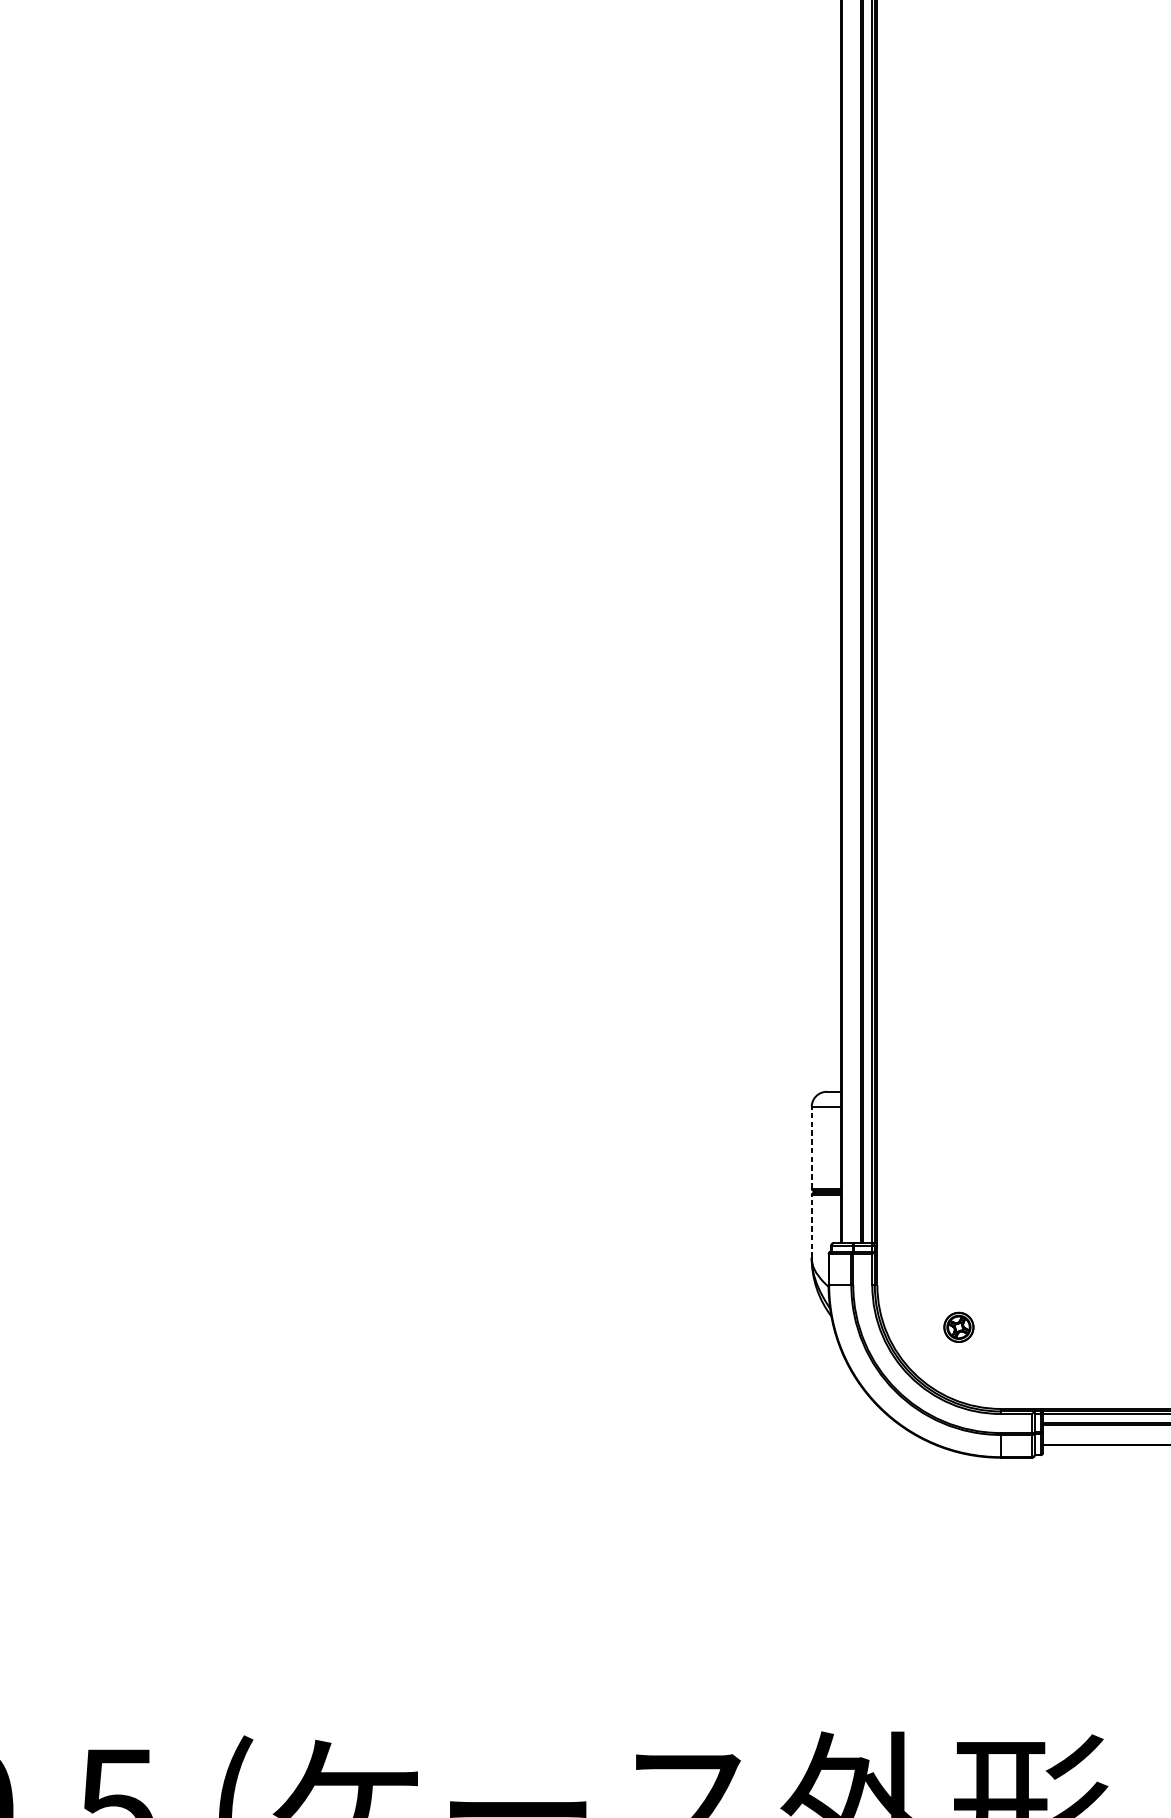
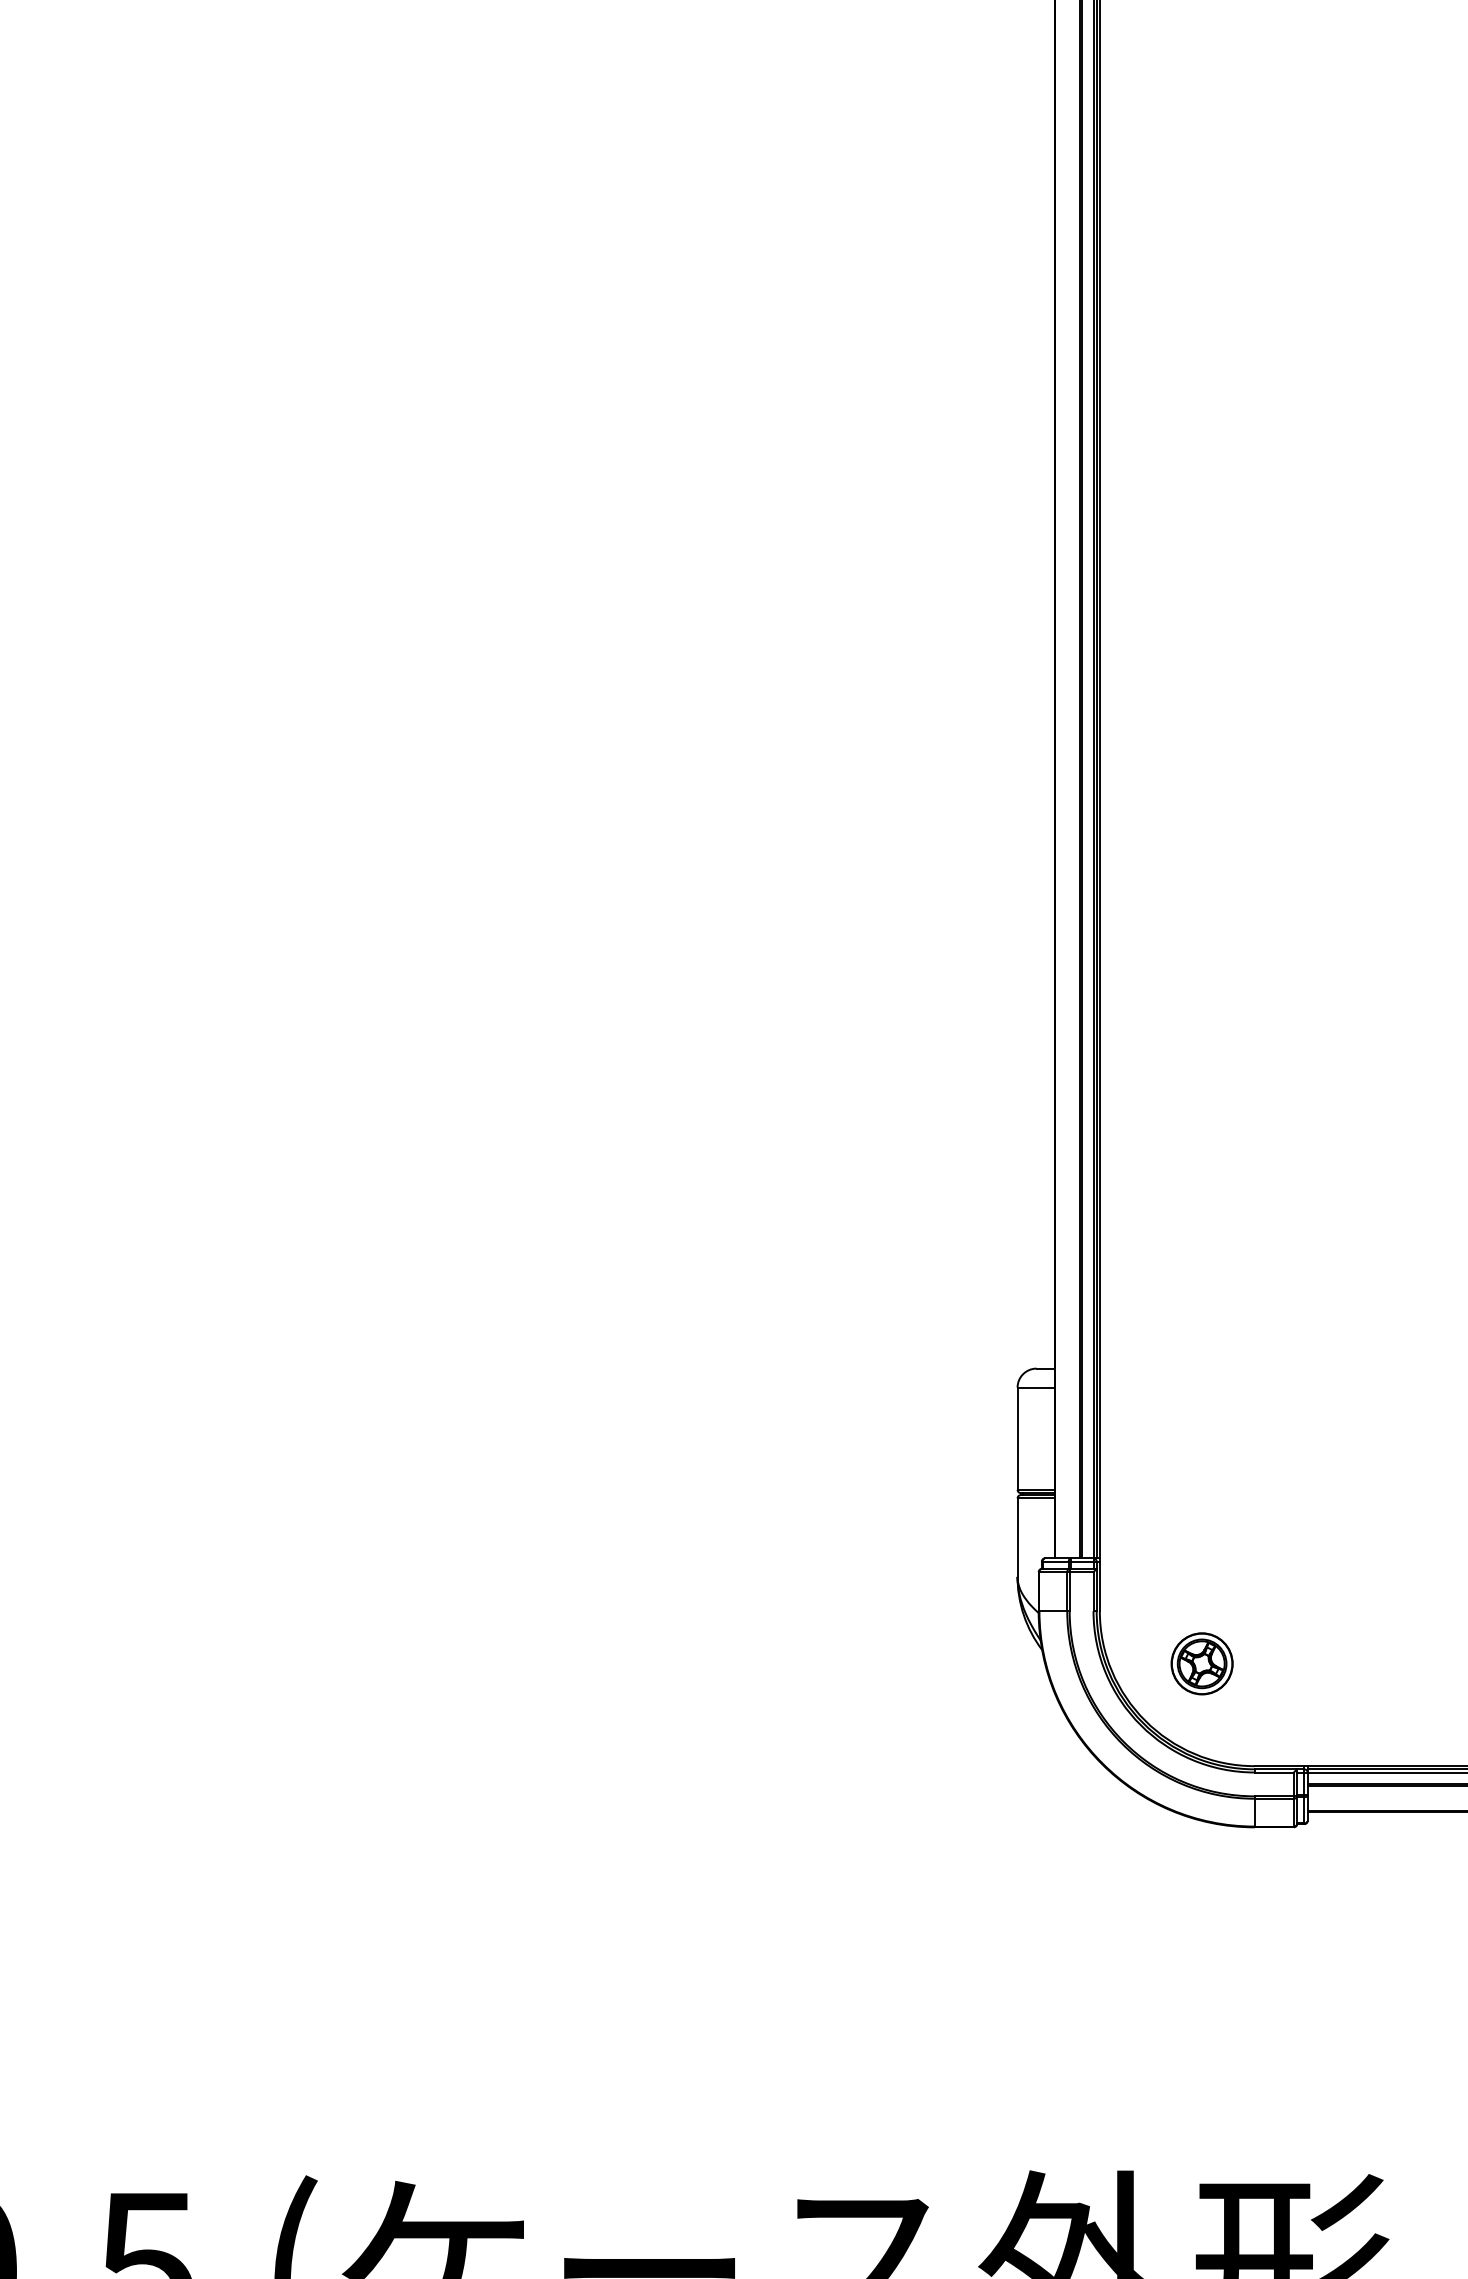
line: (811, 1147) -> (1017, 1438), dashed -> solid
line: (811, 1226) -> (1017, 1537), dashed -> solid
part: (958, 1327) -> (1201, 1663), size x1.67

